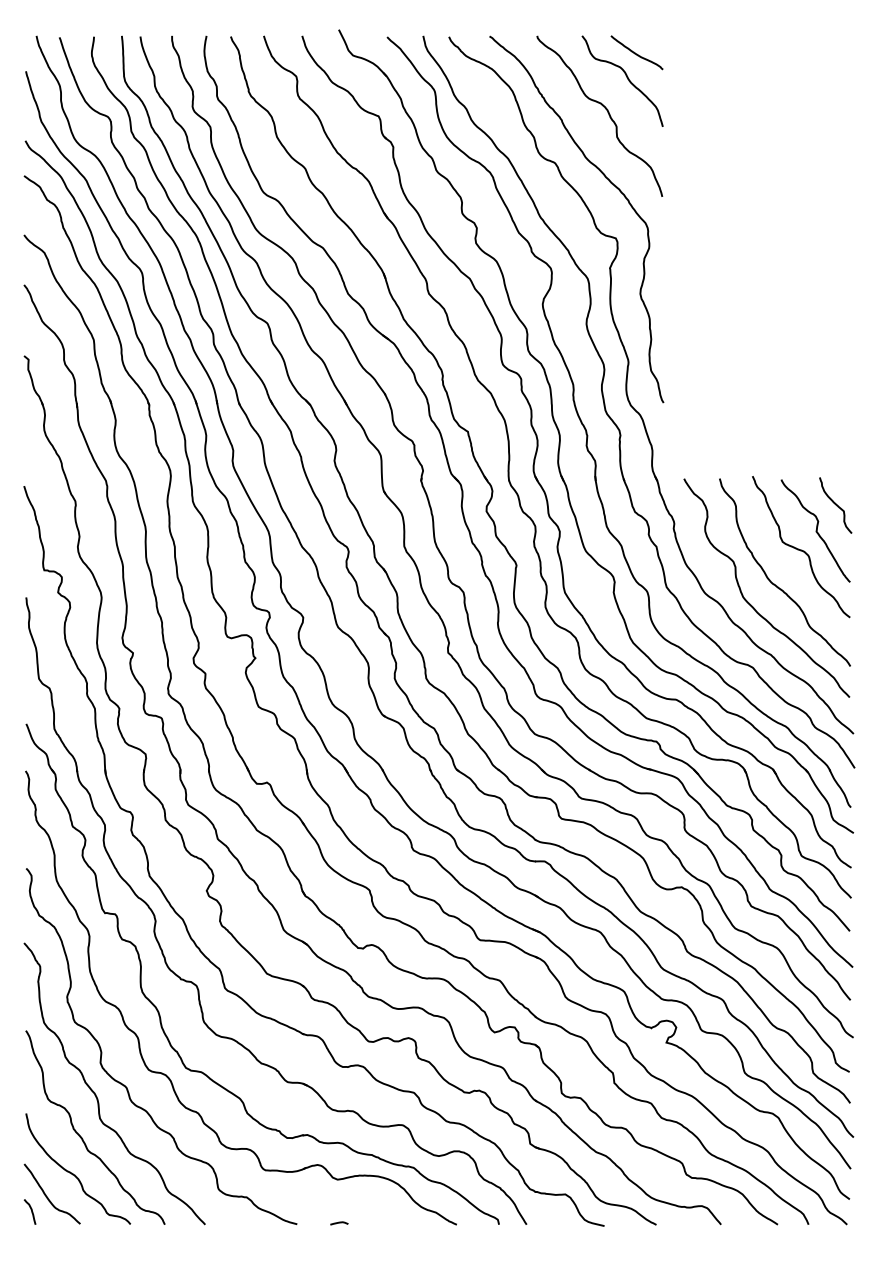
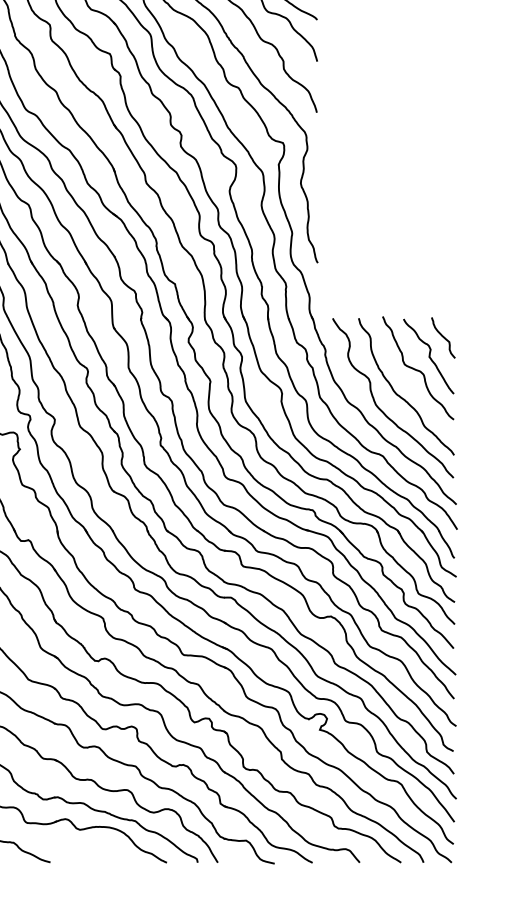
curve: (339, 1223) -> (81, 861), removed

